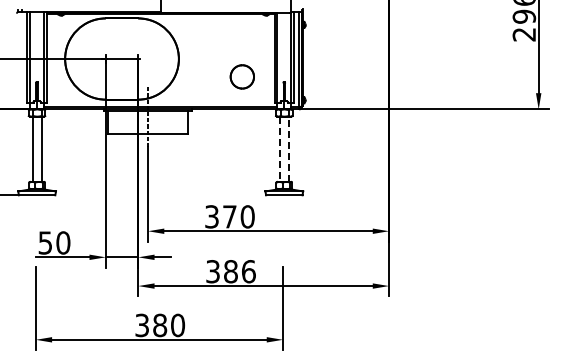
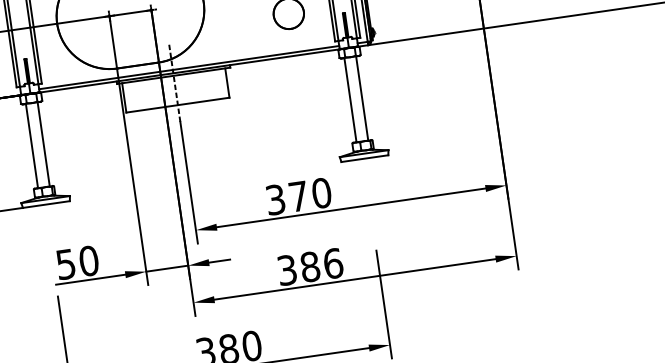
line: (279, 149) -> (350, 100), dashed -> solid
line: (288, 149) -> (361, 98), dashed -> solid

